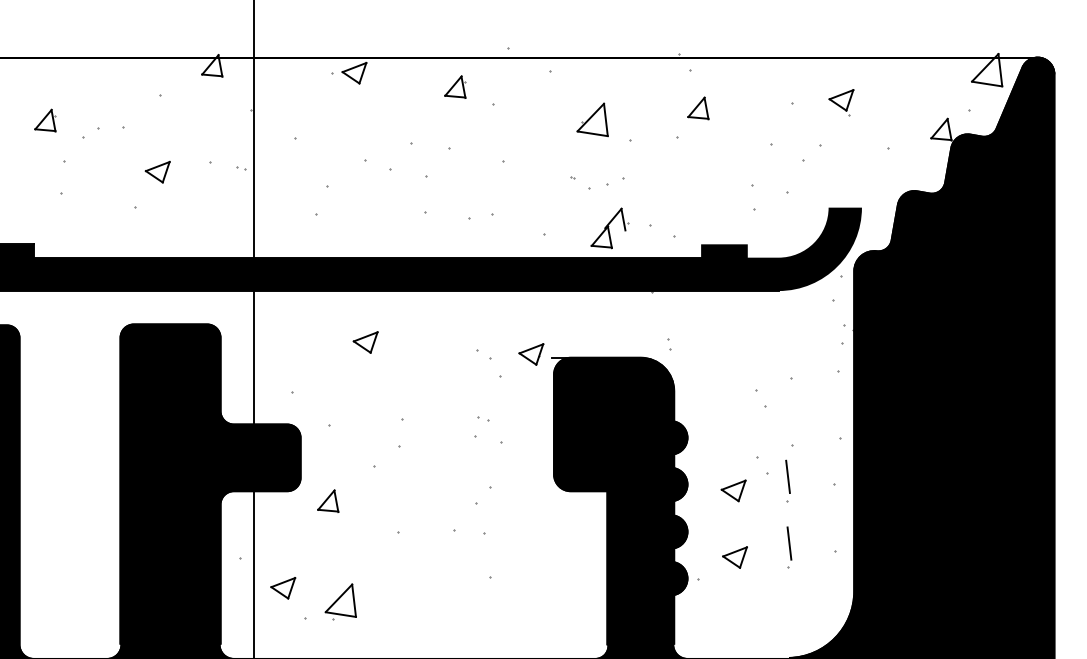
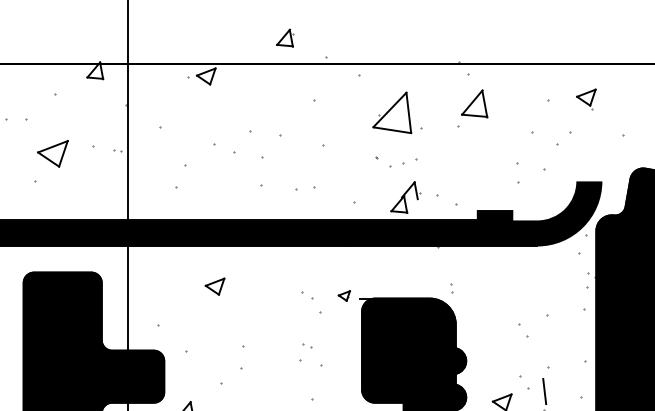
part: (455, 86) -> (285, 37), moved
part: (698, 108) -> (474, 104), size x1.6
part: (592, 119) -> (392, 112), size x1.6
part: (157, 171) -> (52, 153), size x1.6
part: (531, 354) -> (344, 296), size x0.6

